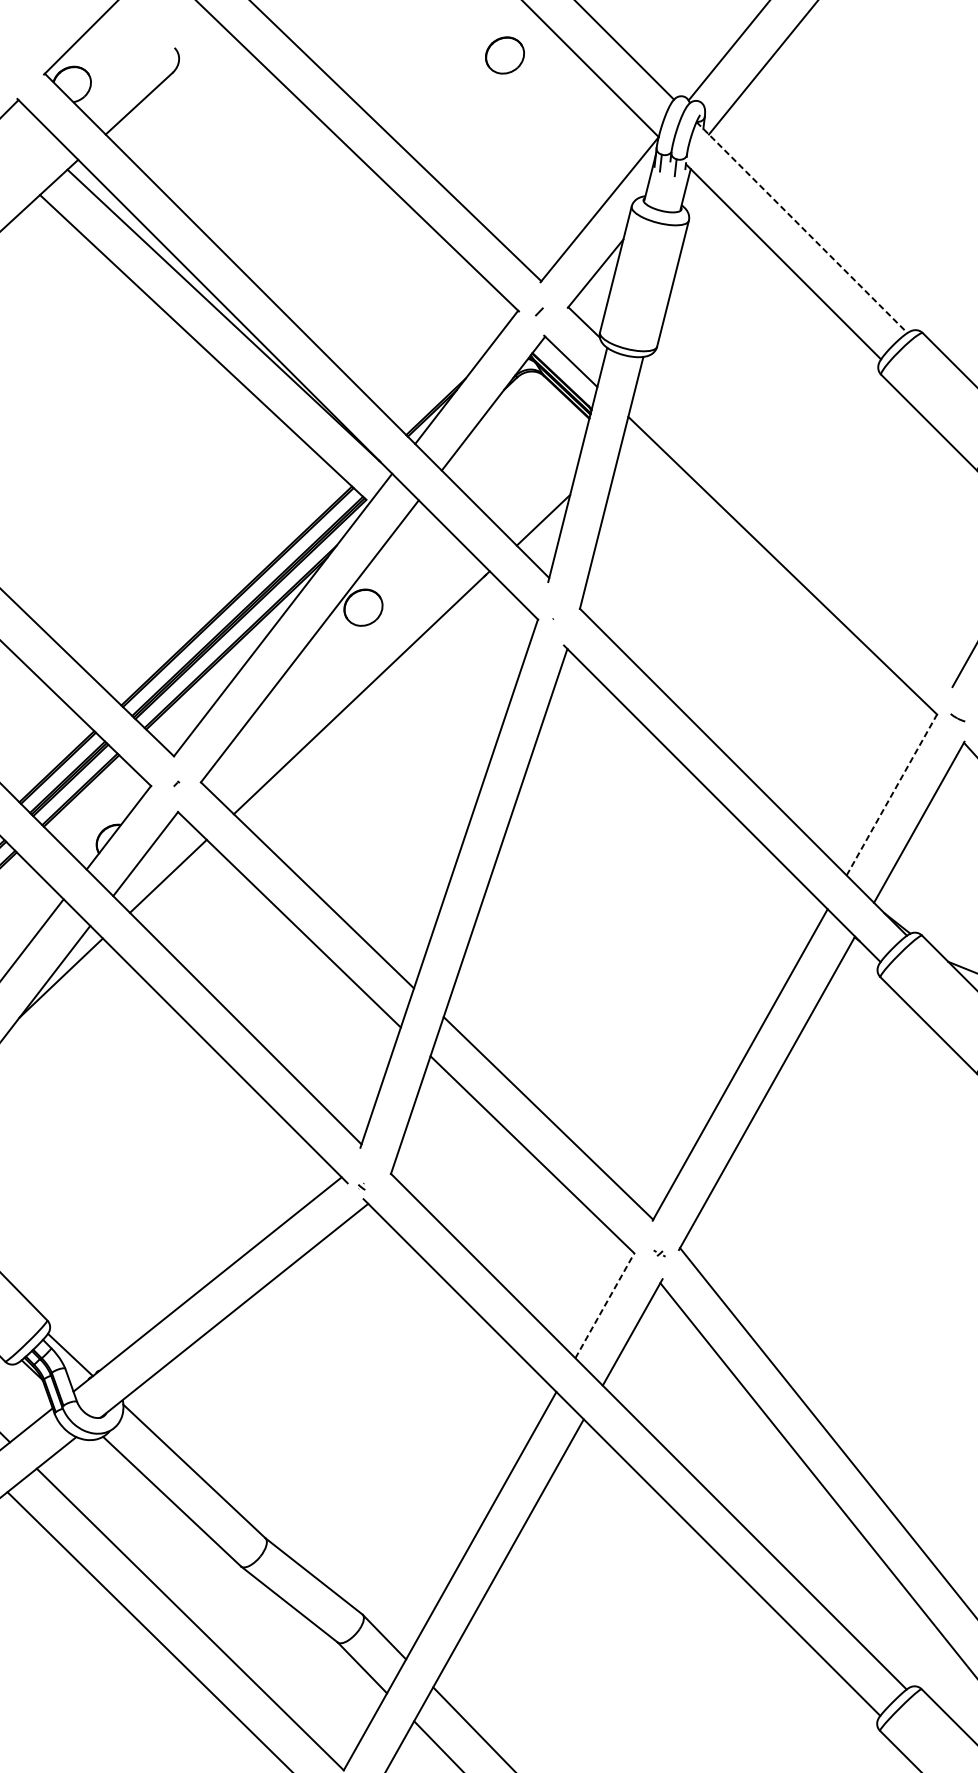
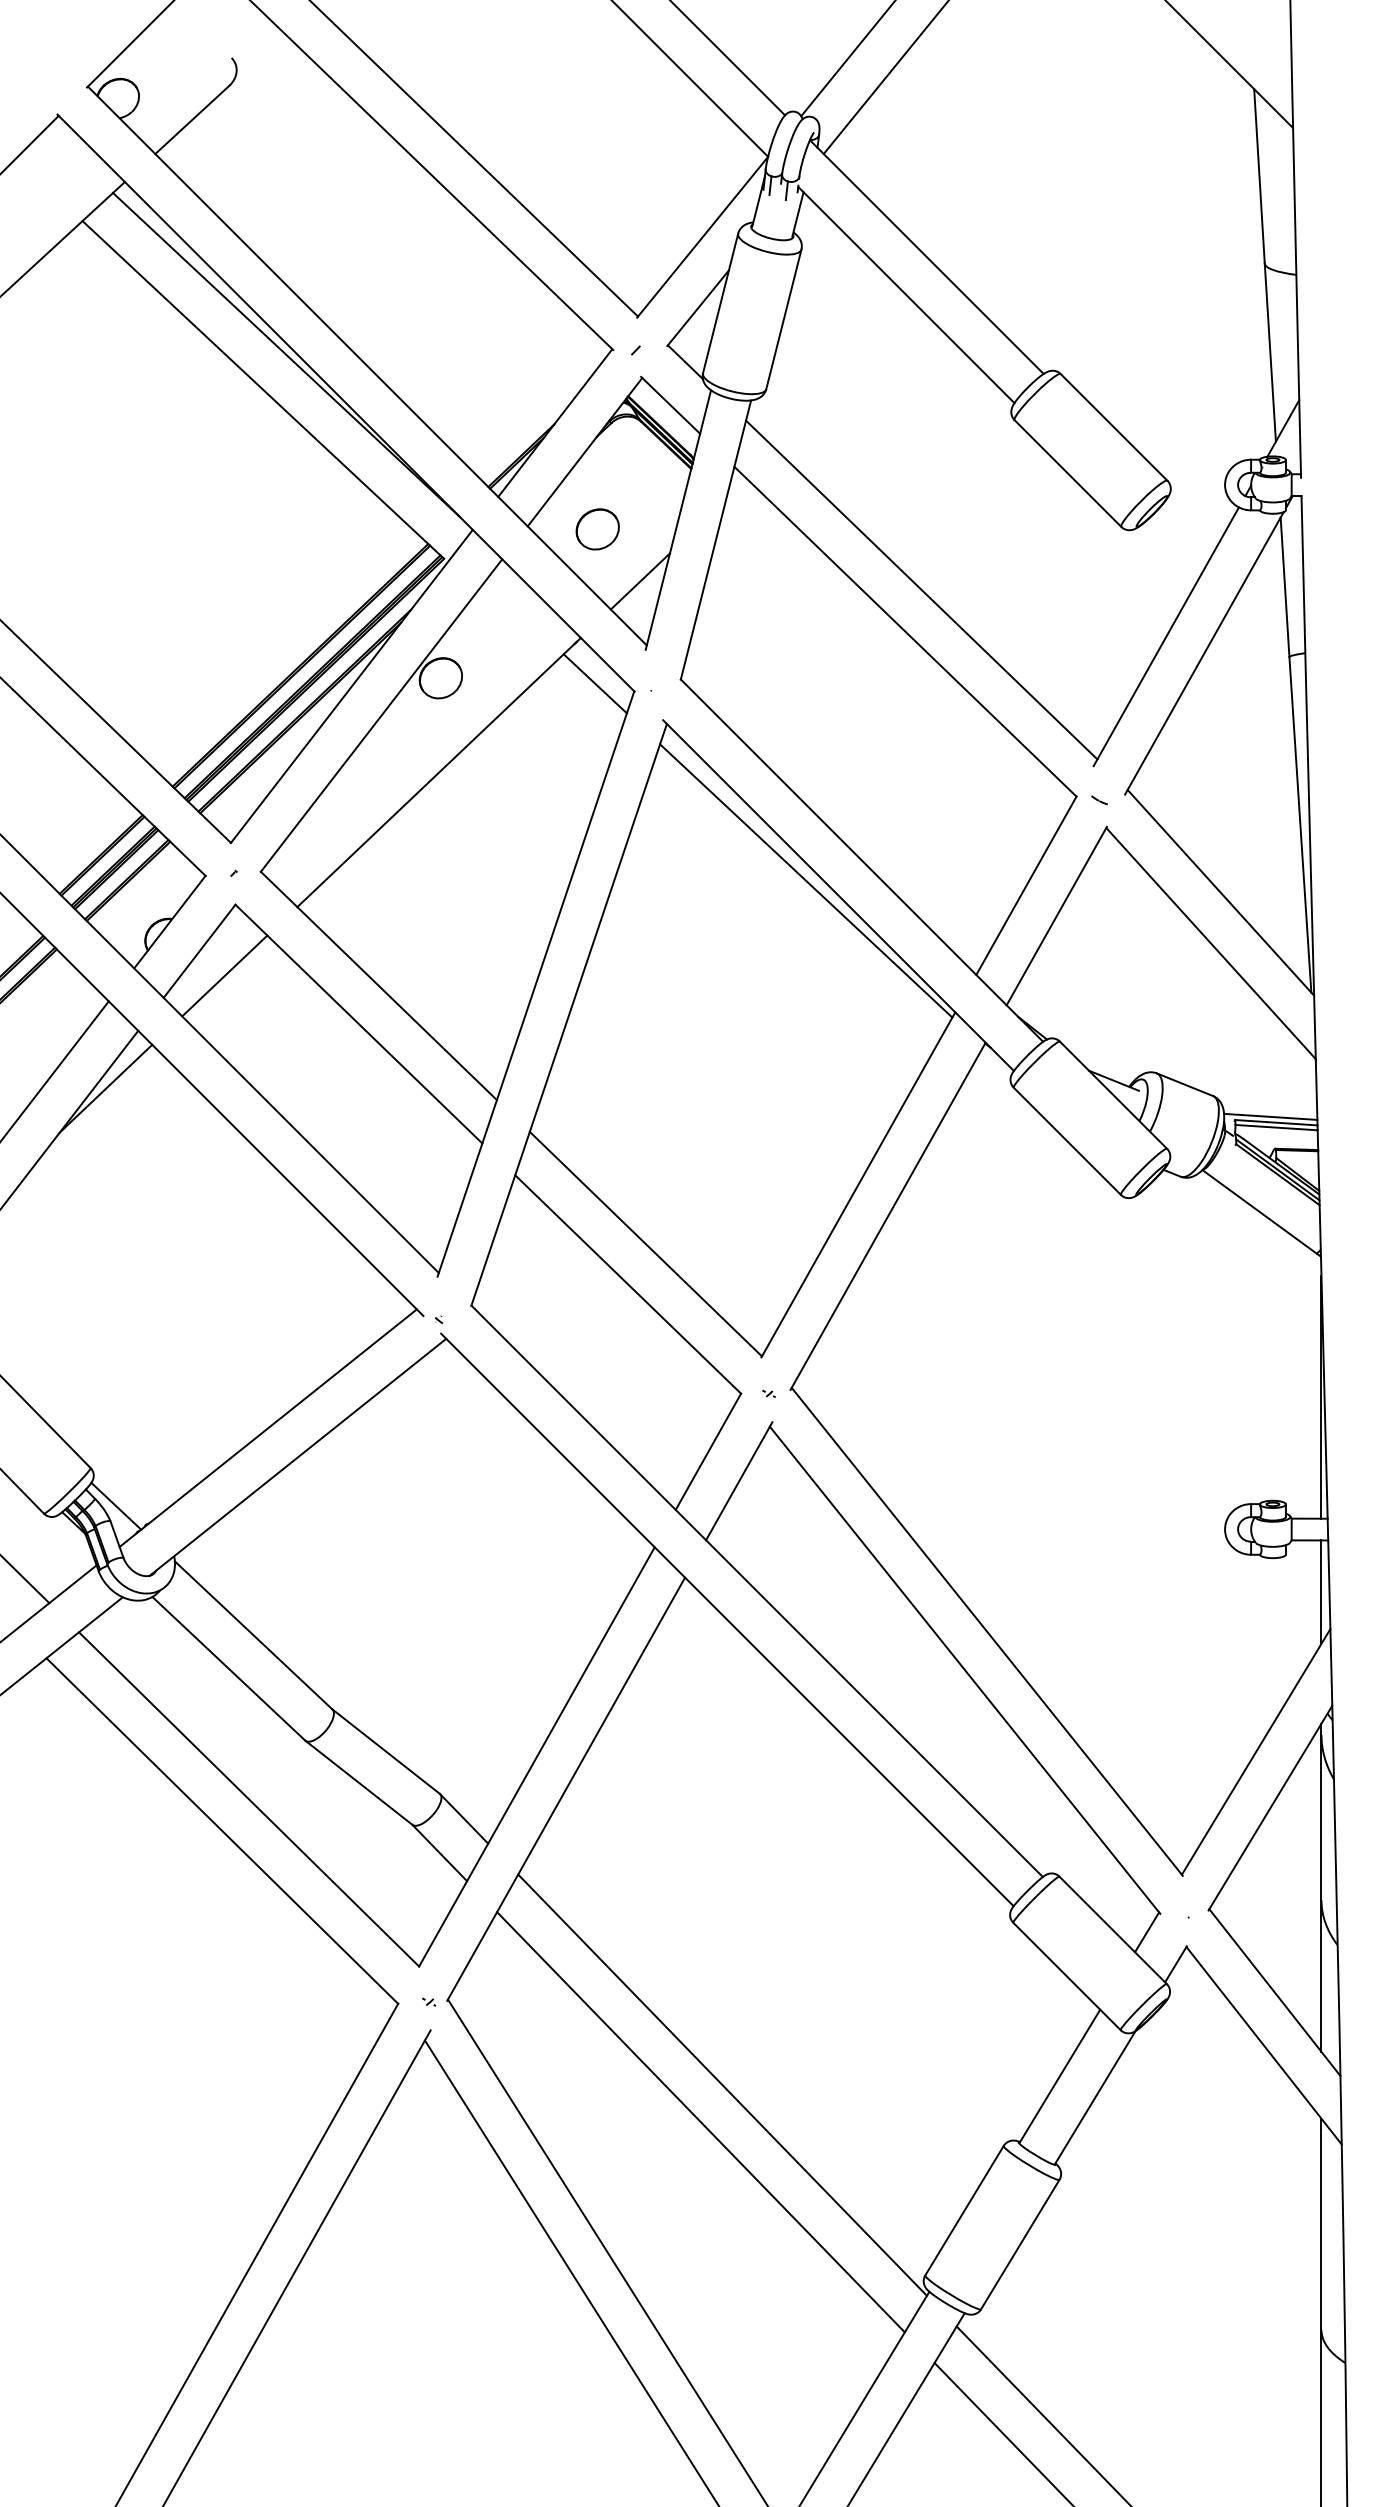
part: (504, 55) -> (597, 529), moved
line: (802, 227) -> (927, 257), dashed -> solid
line: (797, 527) -> (921, 589), added
line: (502, 612) -> (594, 683), added
line: (693, 790) -> (806, 880), added
line: (891, 794) -> (1026, 885), dashed -> solid
line: (604, 1305) -> (708, 1451), dashed -> solid

